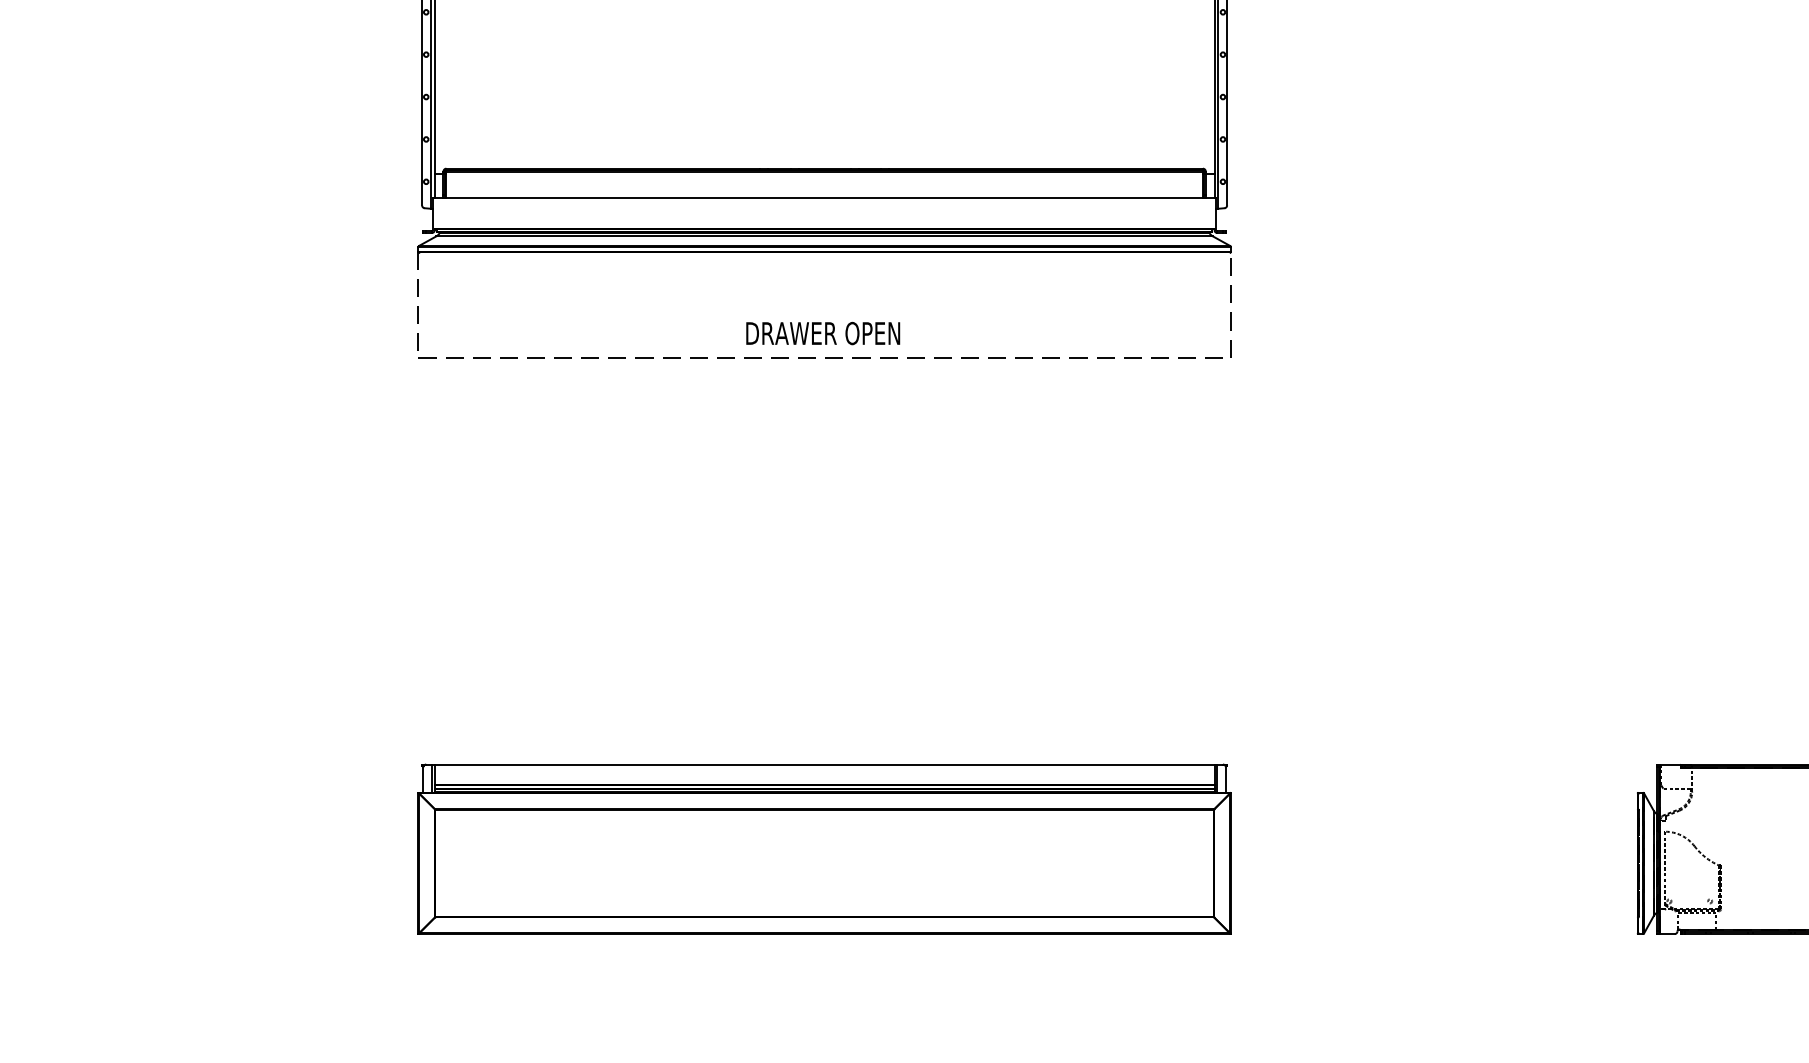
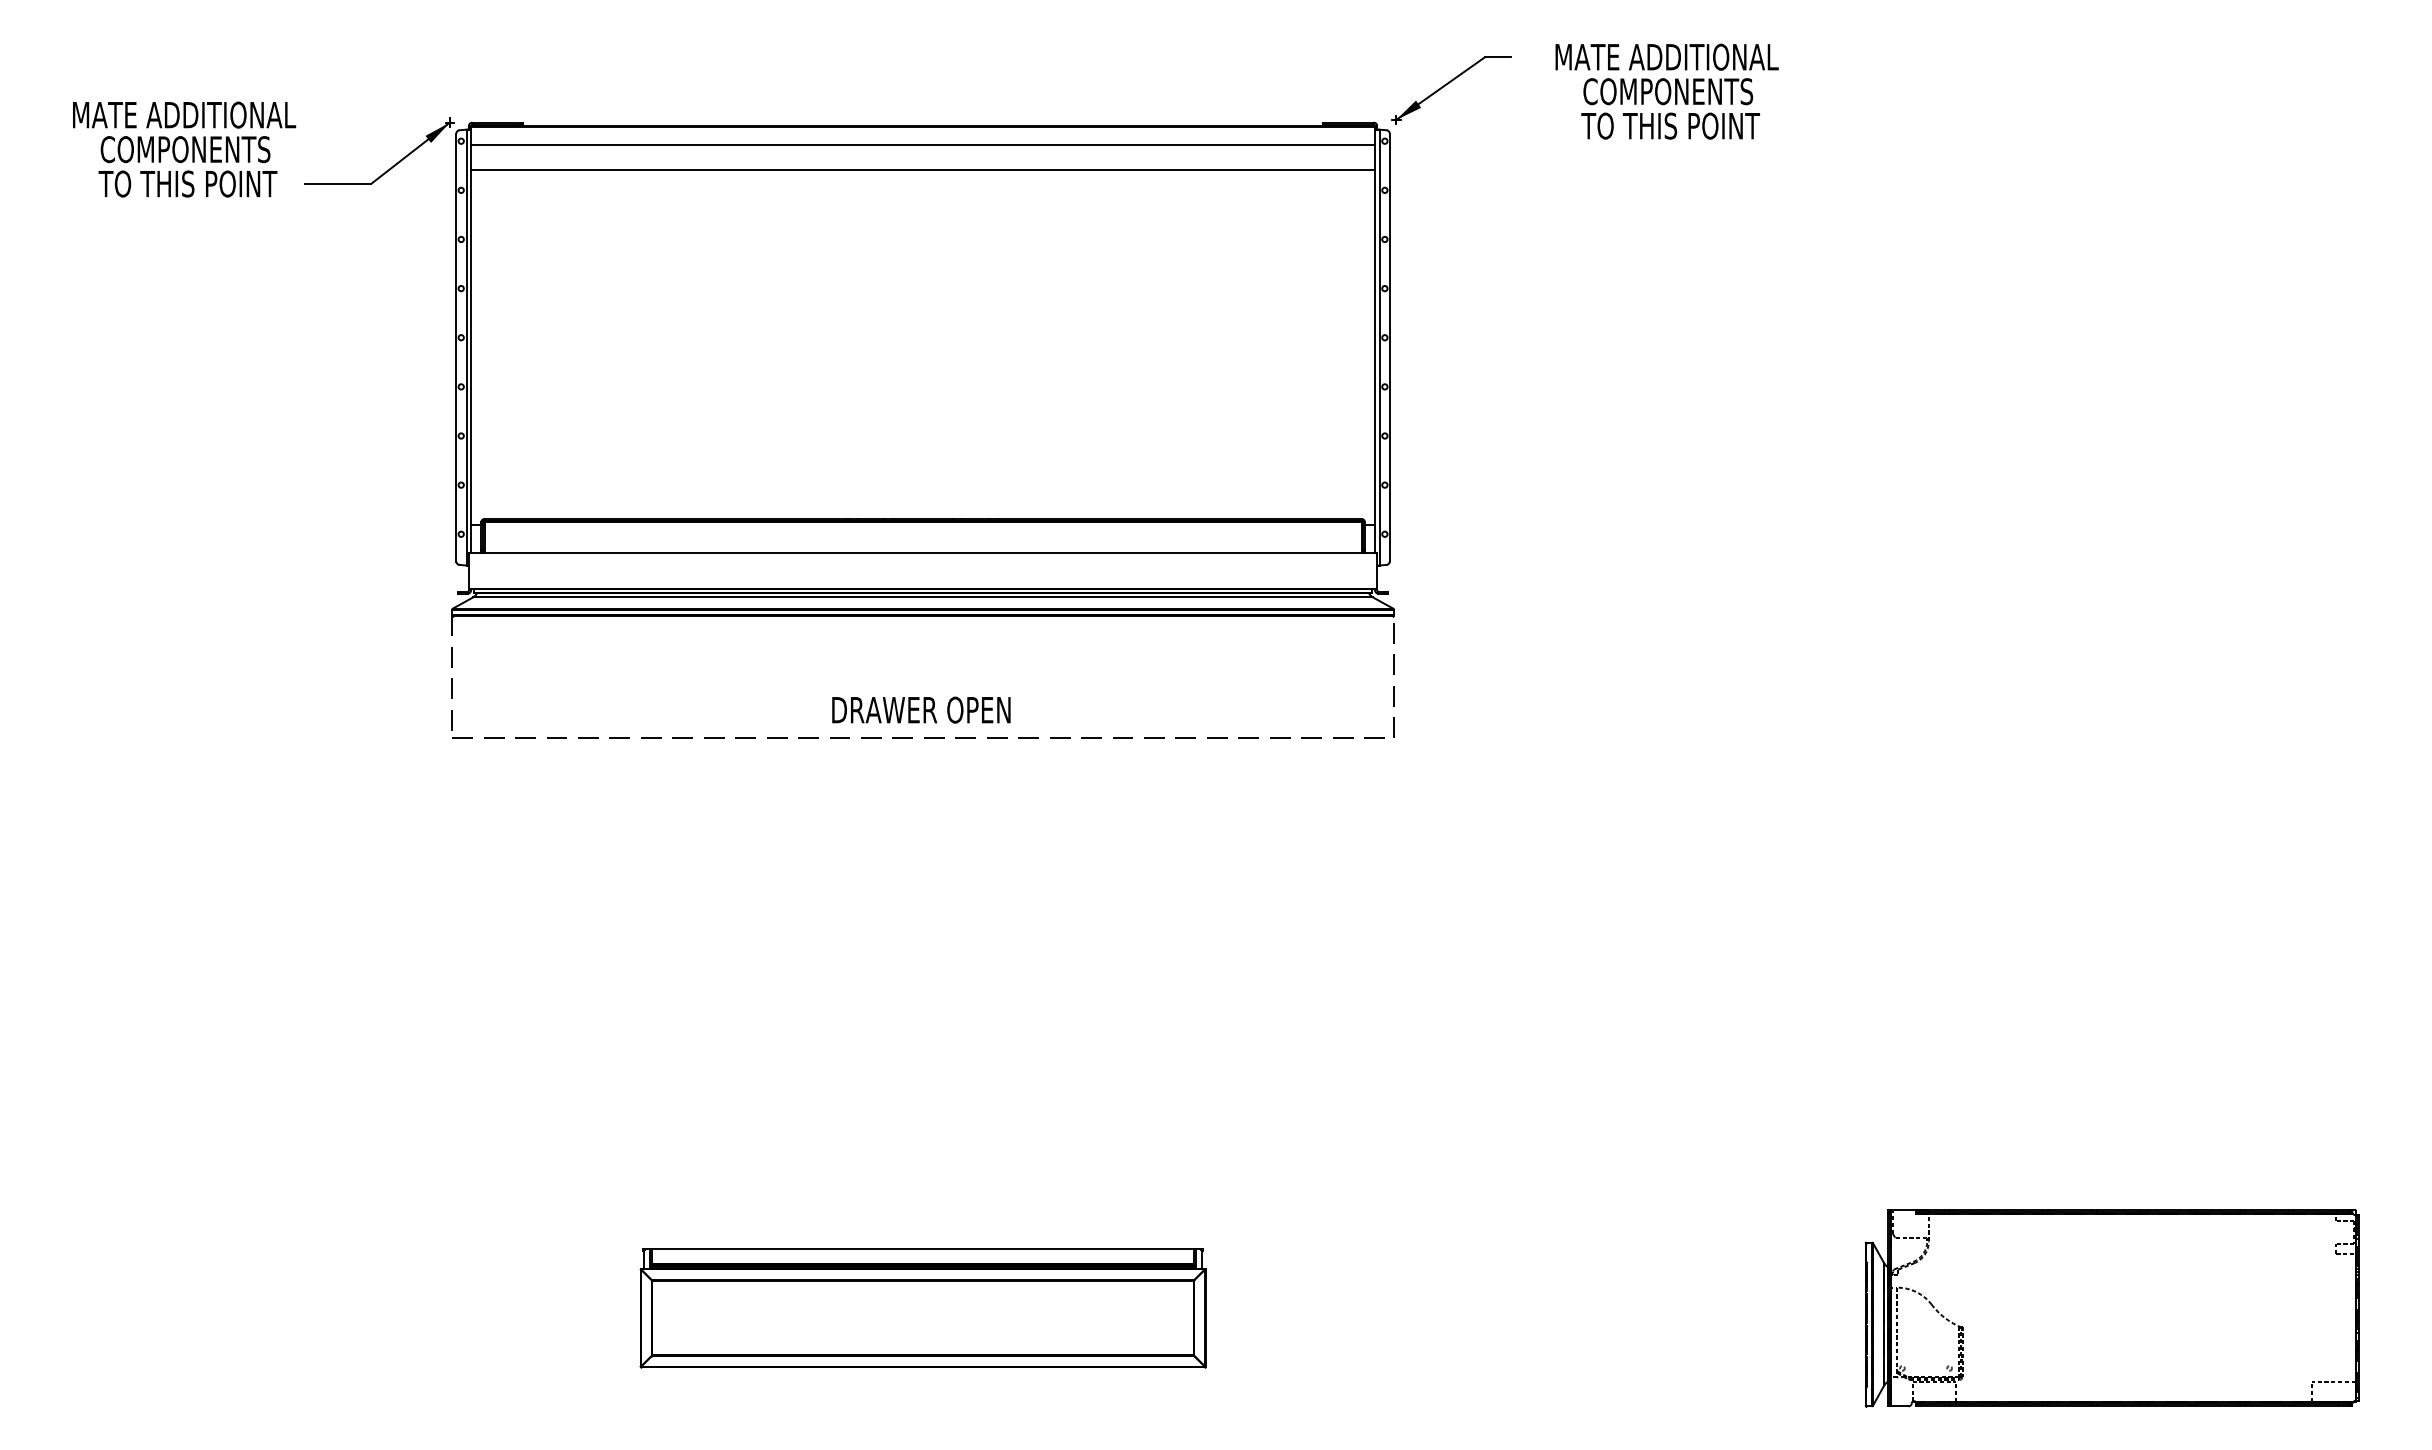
part: (824, 849) -> (922, 1308), size x0.6

